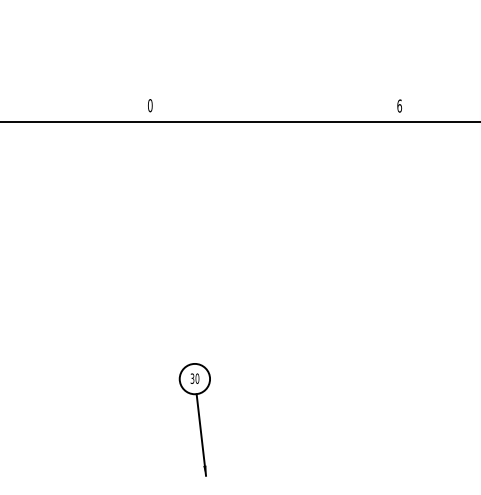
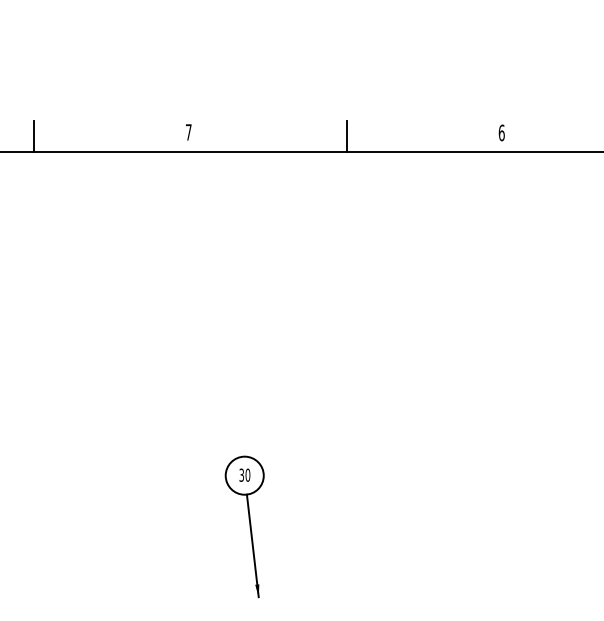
text: (150, 105) -> (188, 132), 0 -> 7
line: (26, 108) -> (33, 136), added
line: (275, 108) -> (346, 136), added

